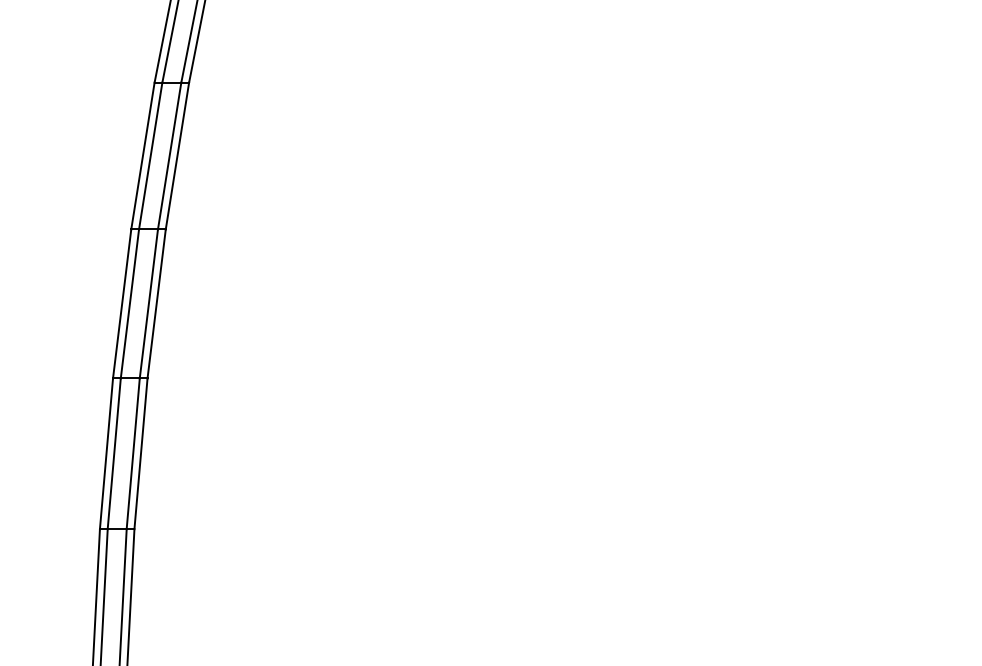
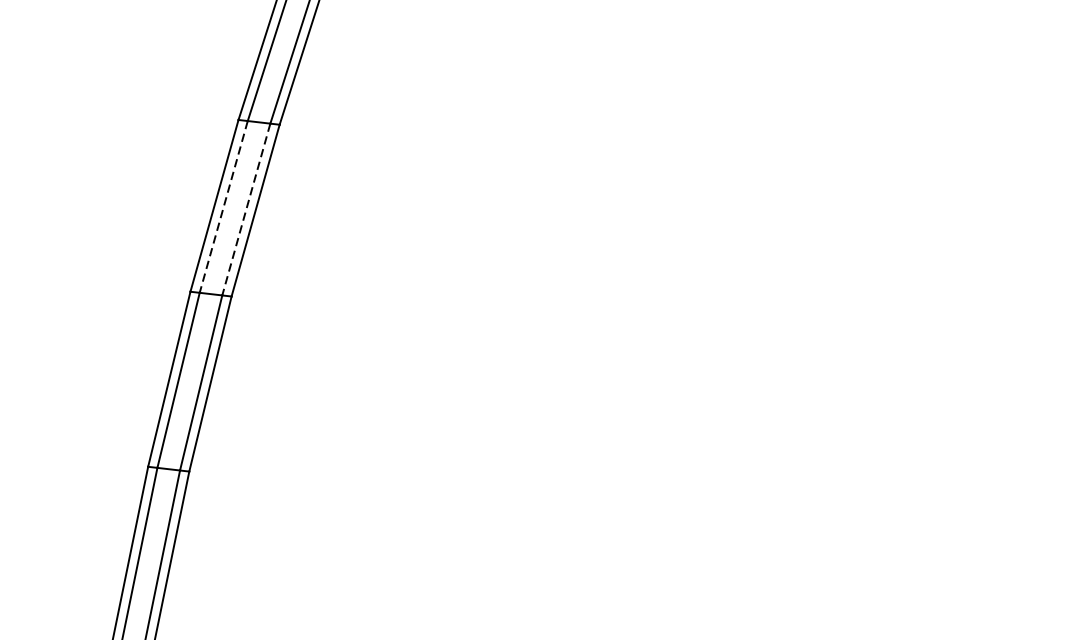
line: (150, 156) -> (223, 207), solid -> dashed
line: (169, 156) -> (246, 210), solid -> dashed

